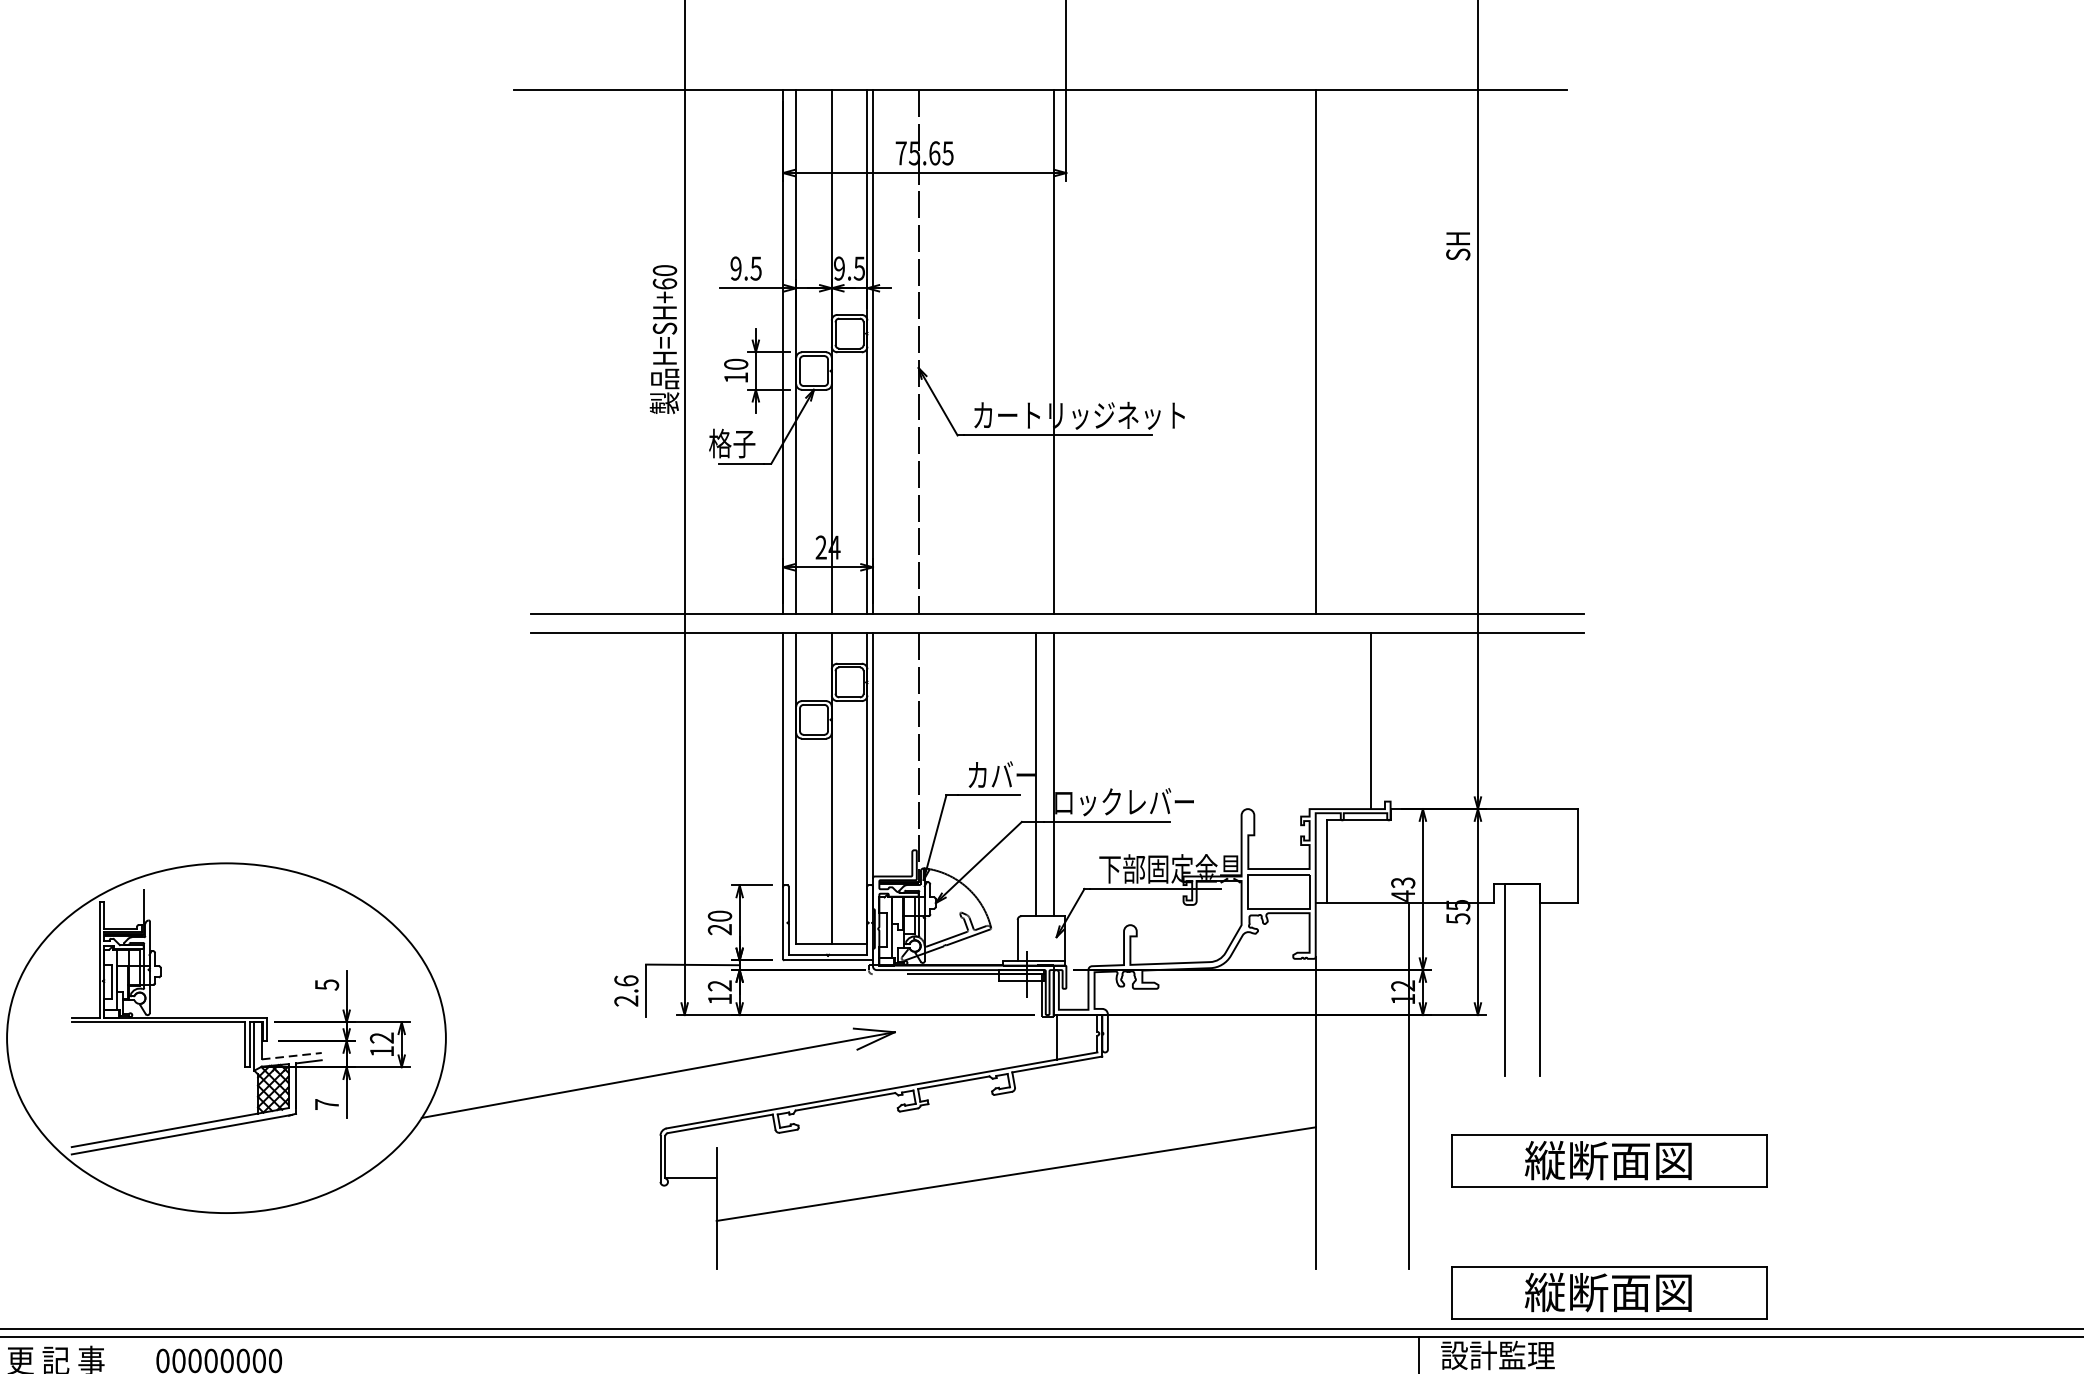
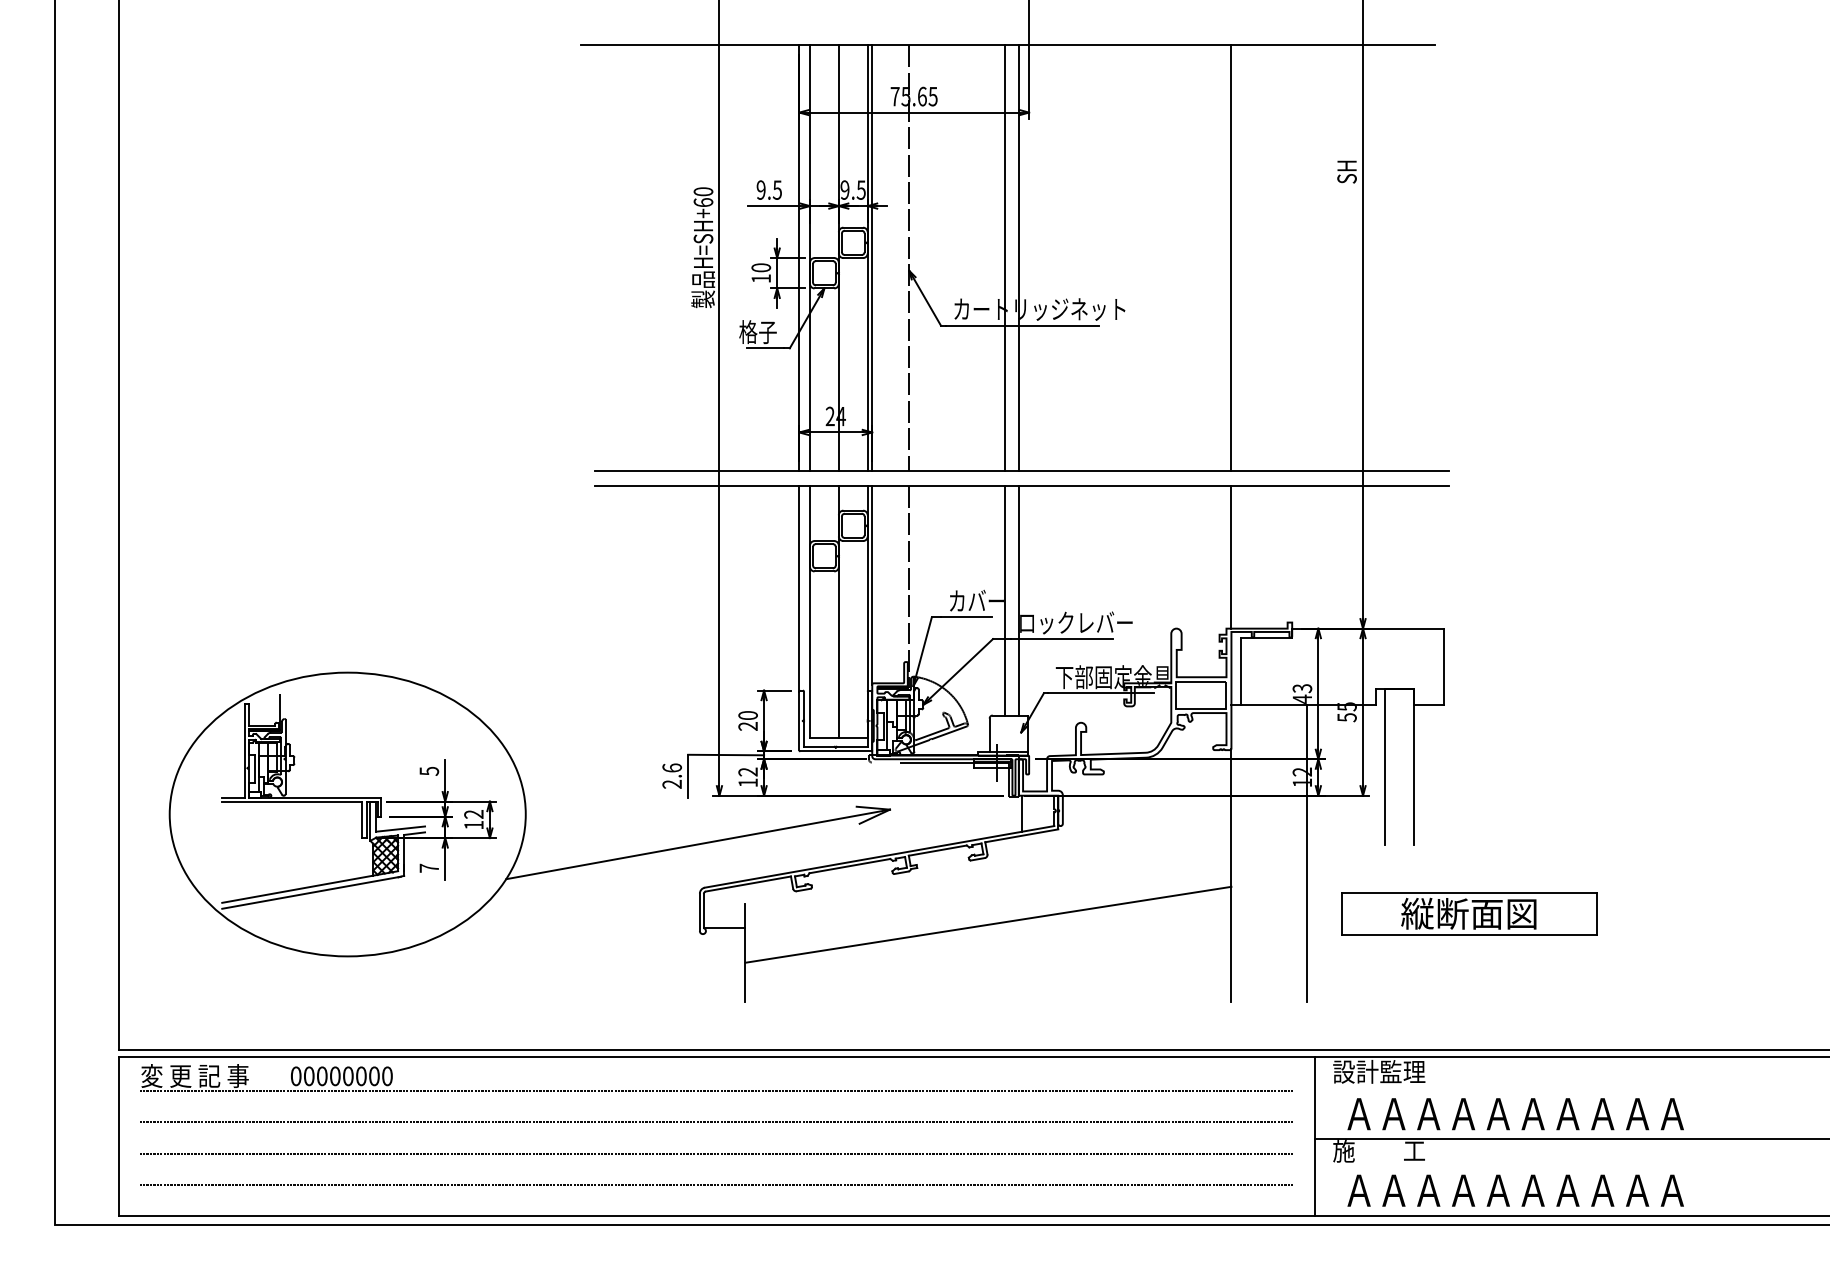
line: (1035, 351) -> (1004, 257), added
line: (1371, 720) -> (1231, 556), moved
line: (292, 1056) -> (401, 829), dashed -> solid
part: (1609, 1292) -> (1469, 1020), removed

